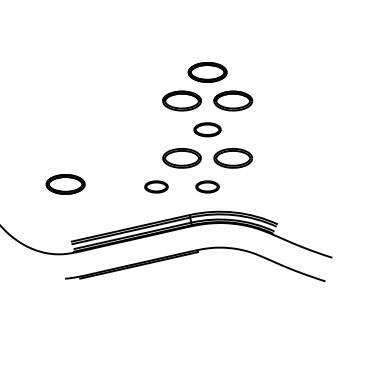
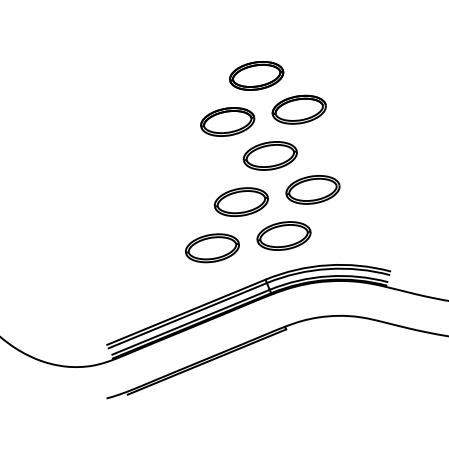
part: (207, 129) -> (270, 155), size x1.43
part: (65, 184) -> (84, 266), removed
part: (156, 186) -> (212, 247), size x1.67
part: (207, 186) -> (283, 235), size x1.67

